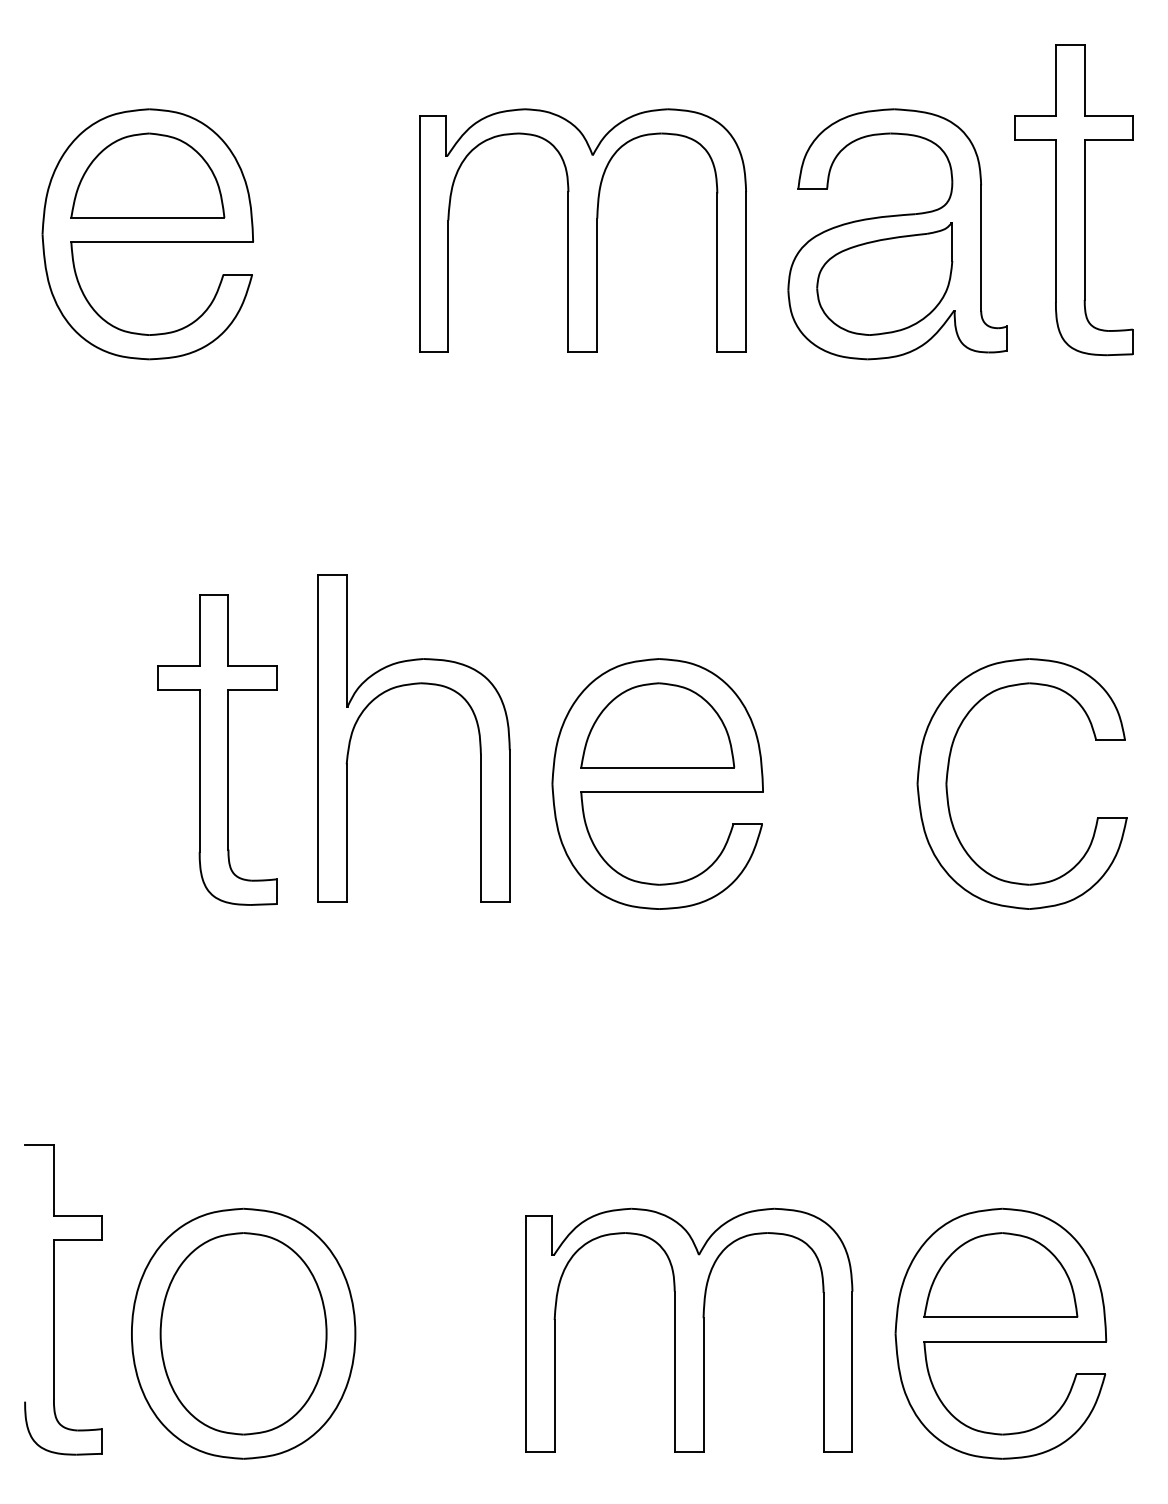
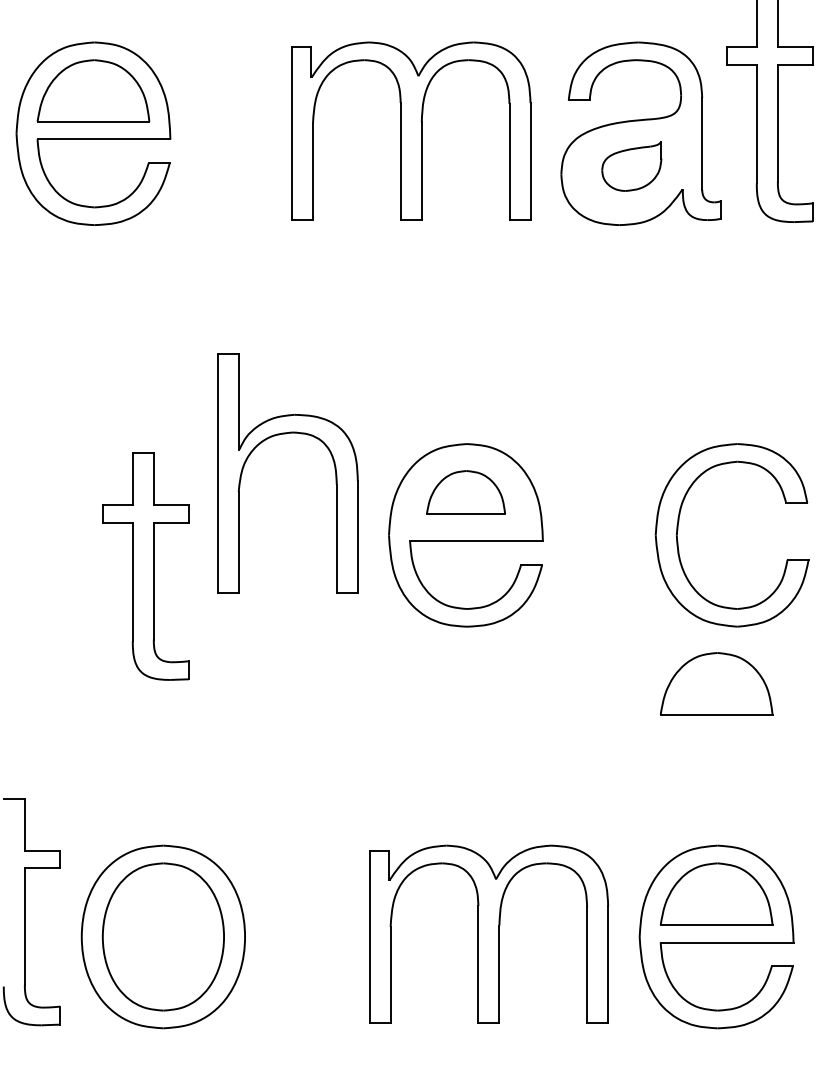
part: (884, 278) -> (631, 166), size x0.6
part: (404, 686) -> (280, 434), moved
part: (657, 725) -> (465, 492), size x0.7
part: (217, 749) -> (145, 566), moved
part: (1000, 986) -> (716, 683), added

